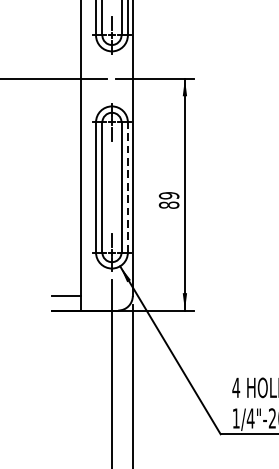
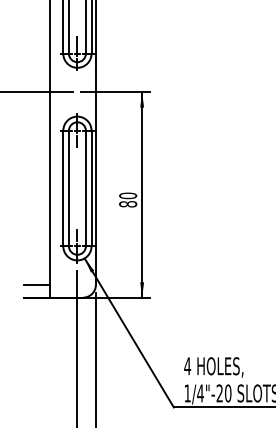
line: (127, 187) -> (91, 188), dashed -> solid
text: (169, 195) -> (128, 195), 89 -> 80

